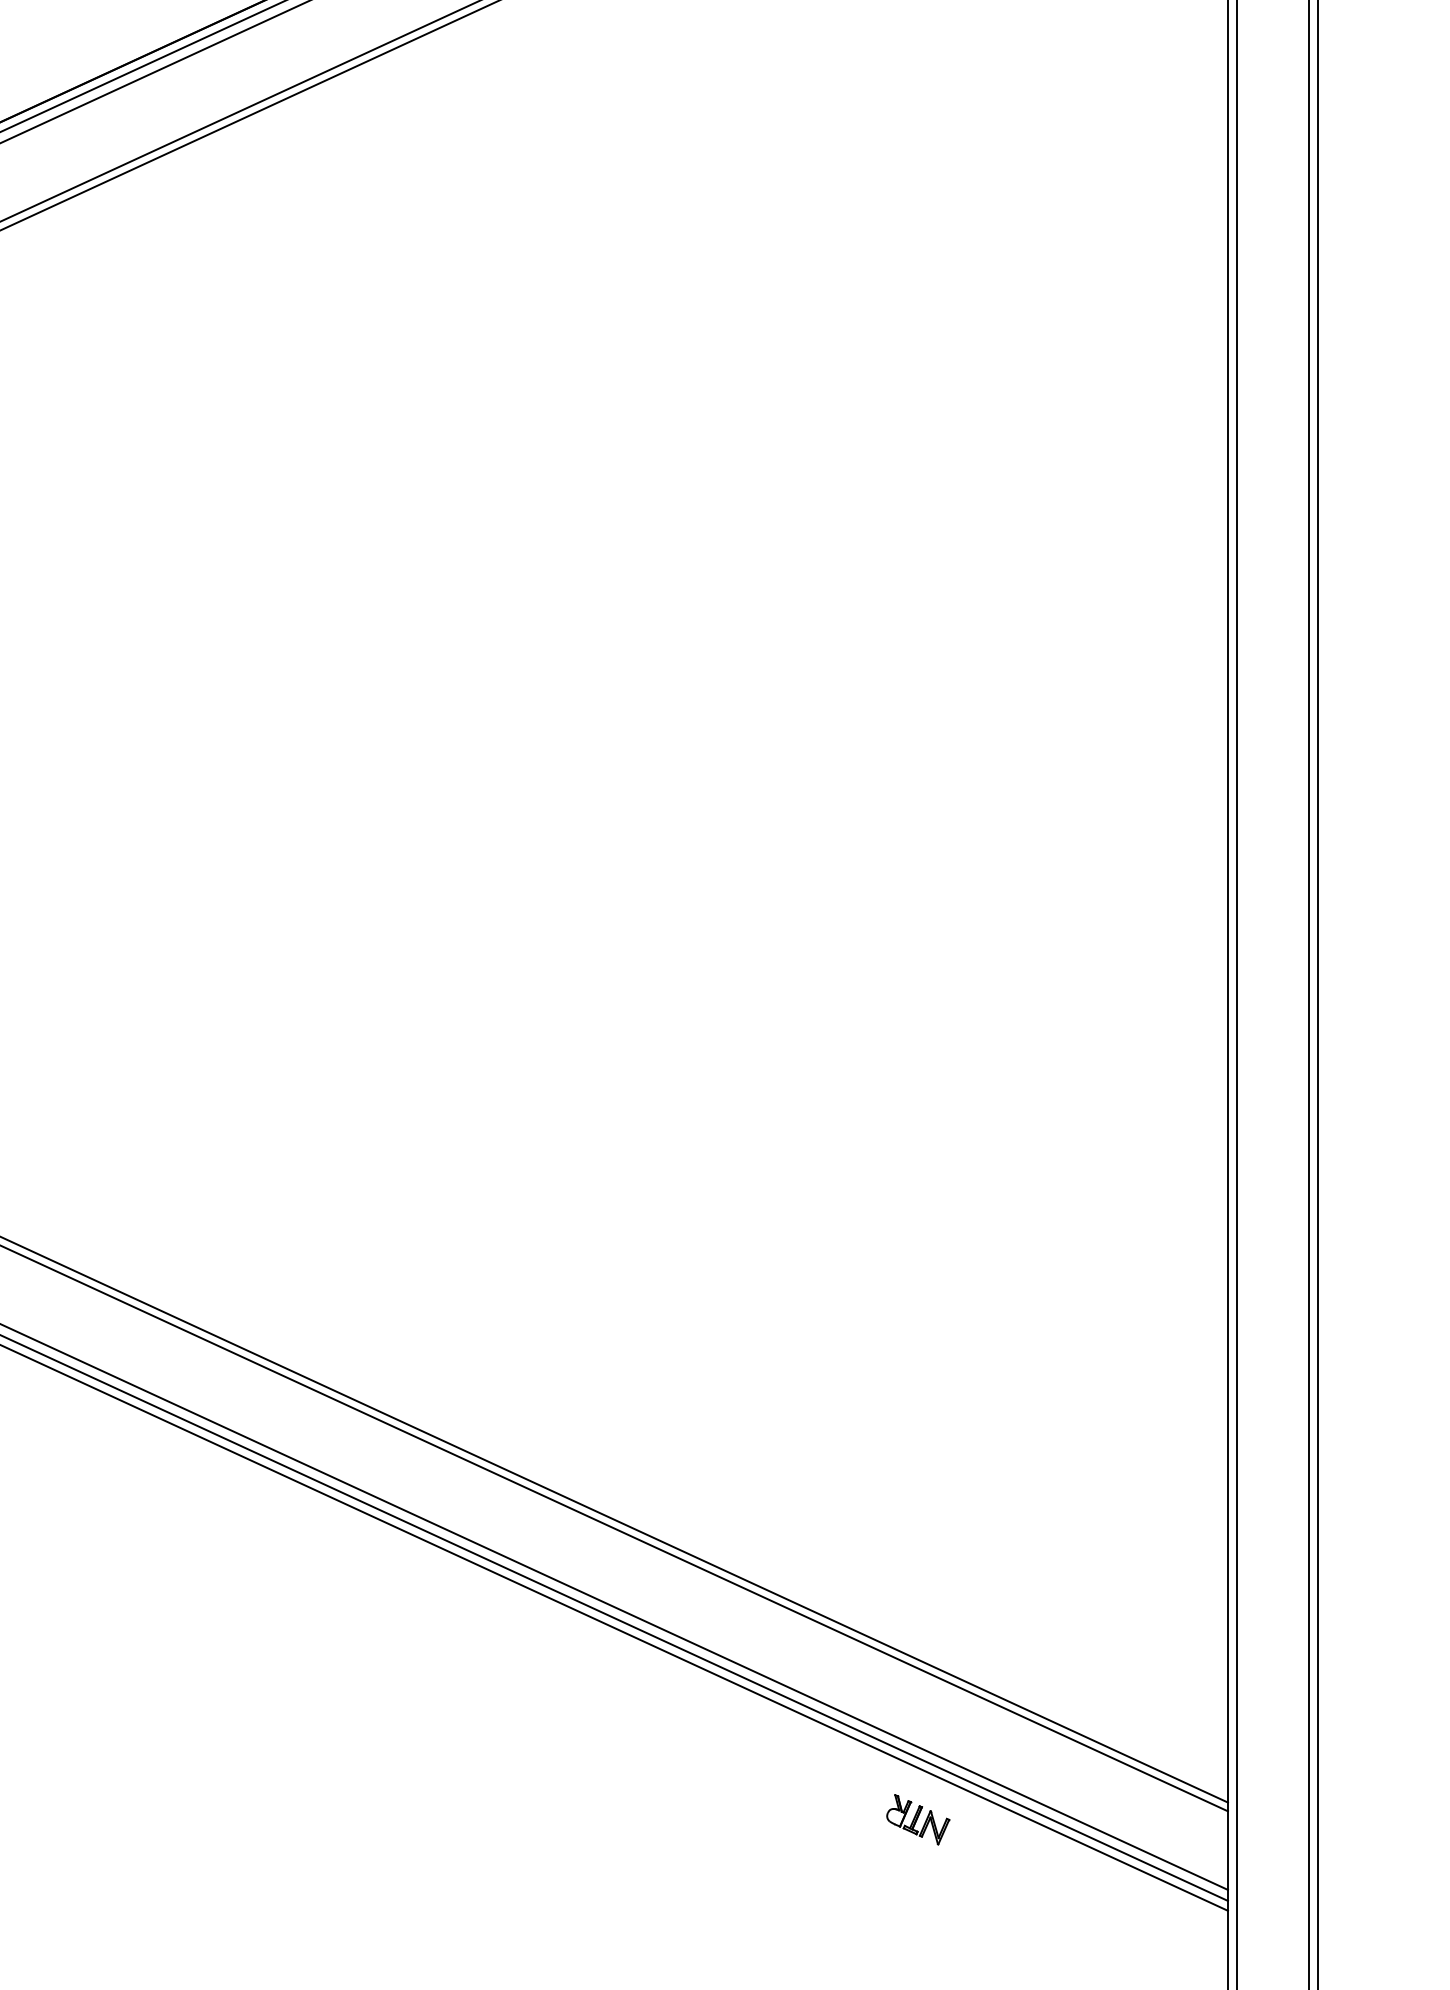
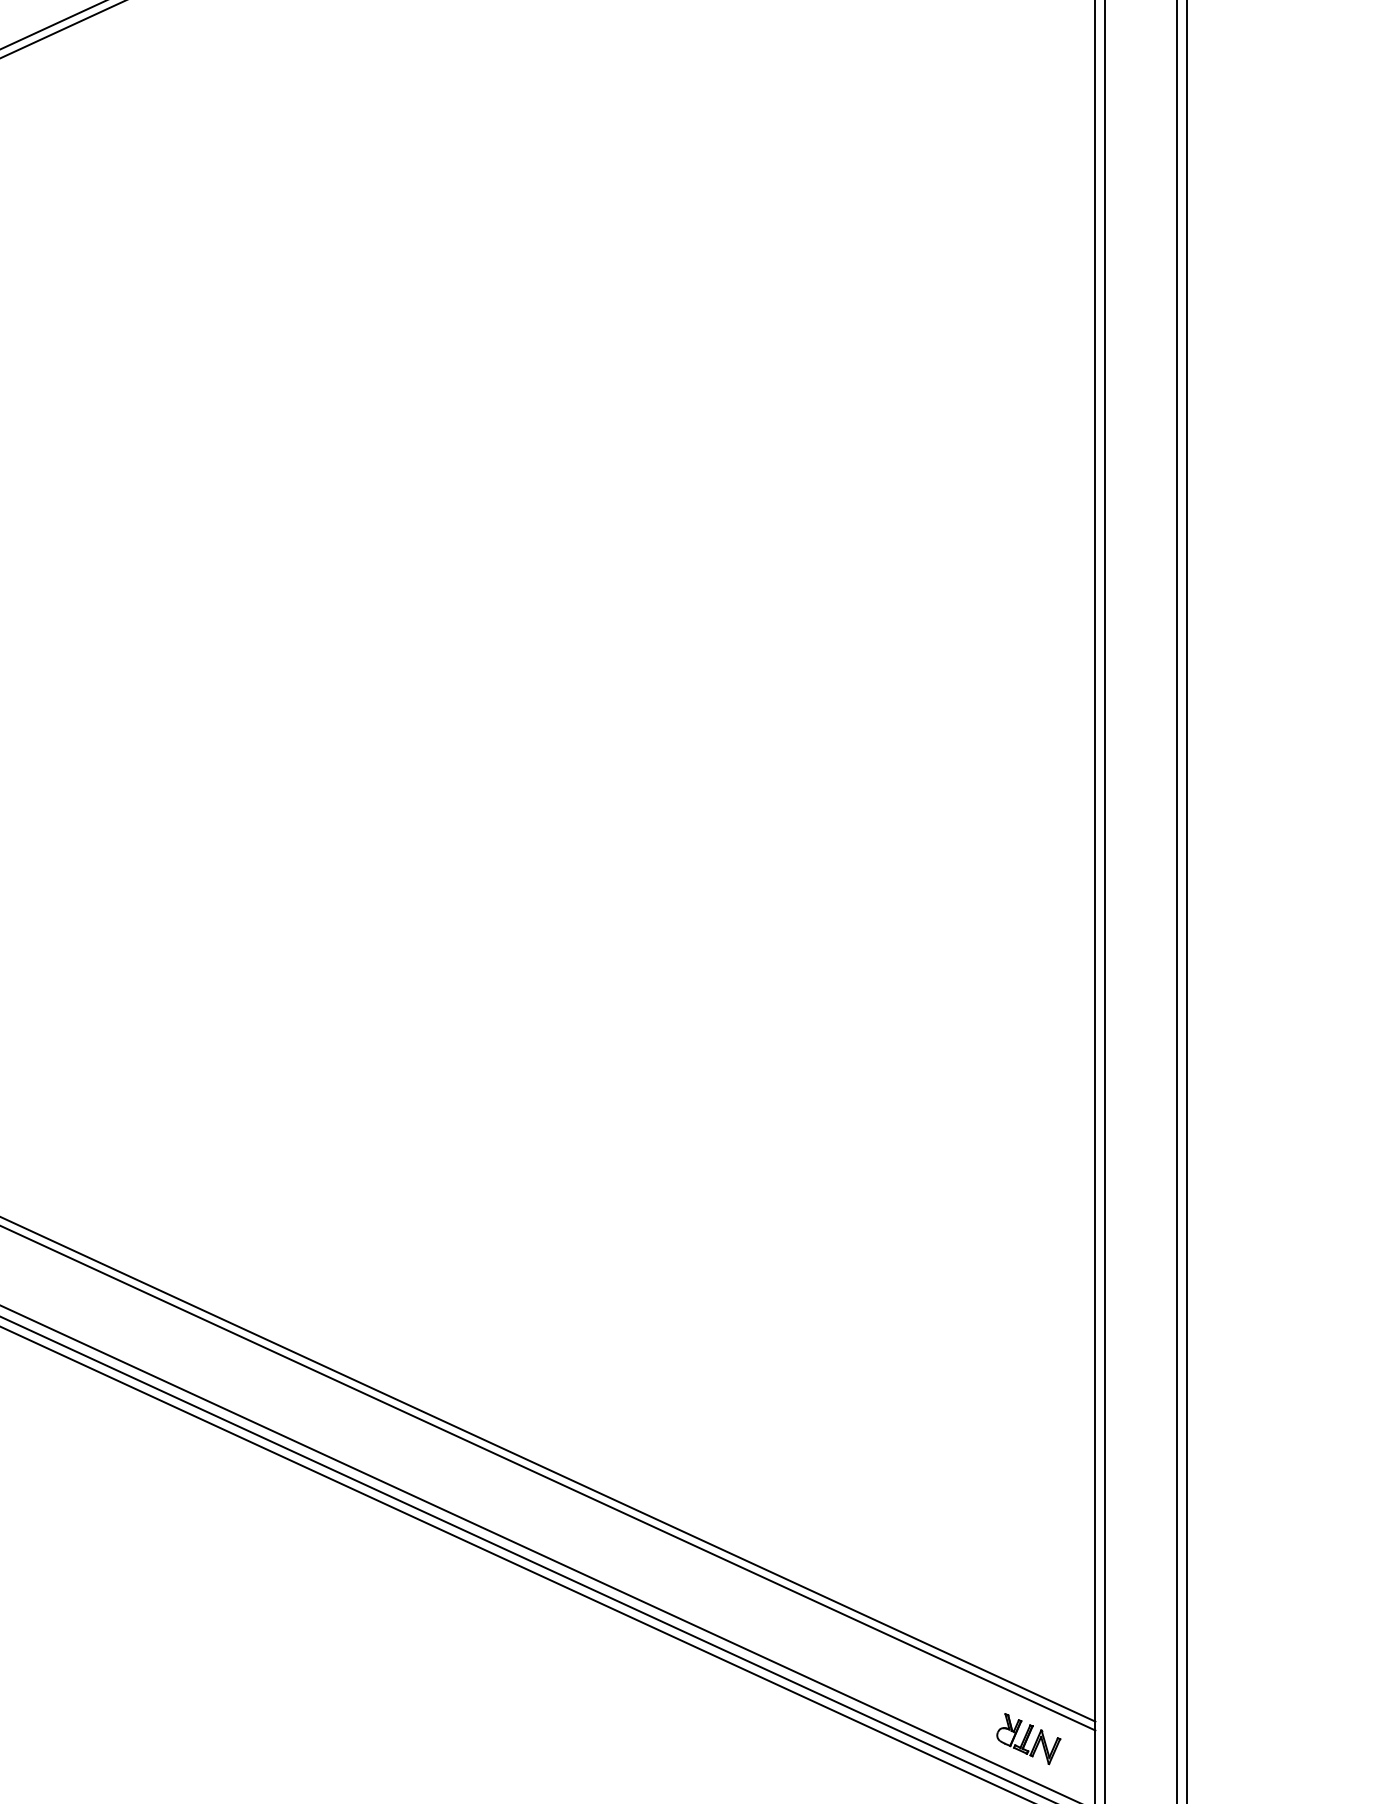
part: (918, 1819) -> (1029, 1738), moved

